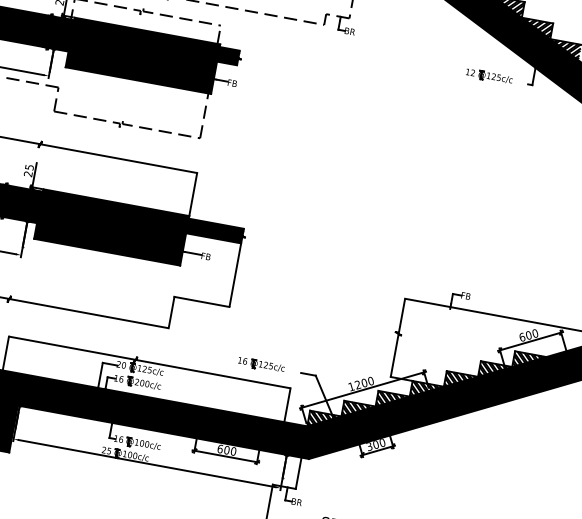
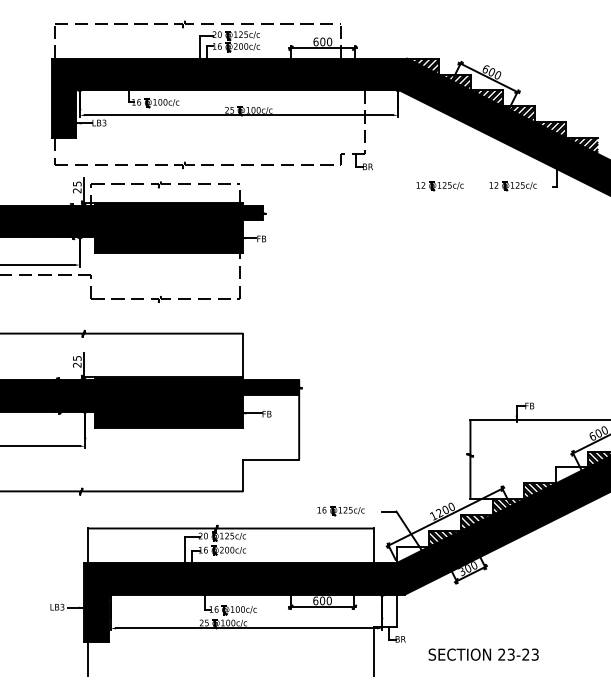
part: (416, 63) -> (439, 186), added
hatch: (494, 370) -> (571, 474), removed
hatch: (323, 420) -> (412, 554), removed

